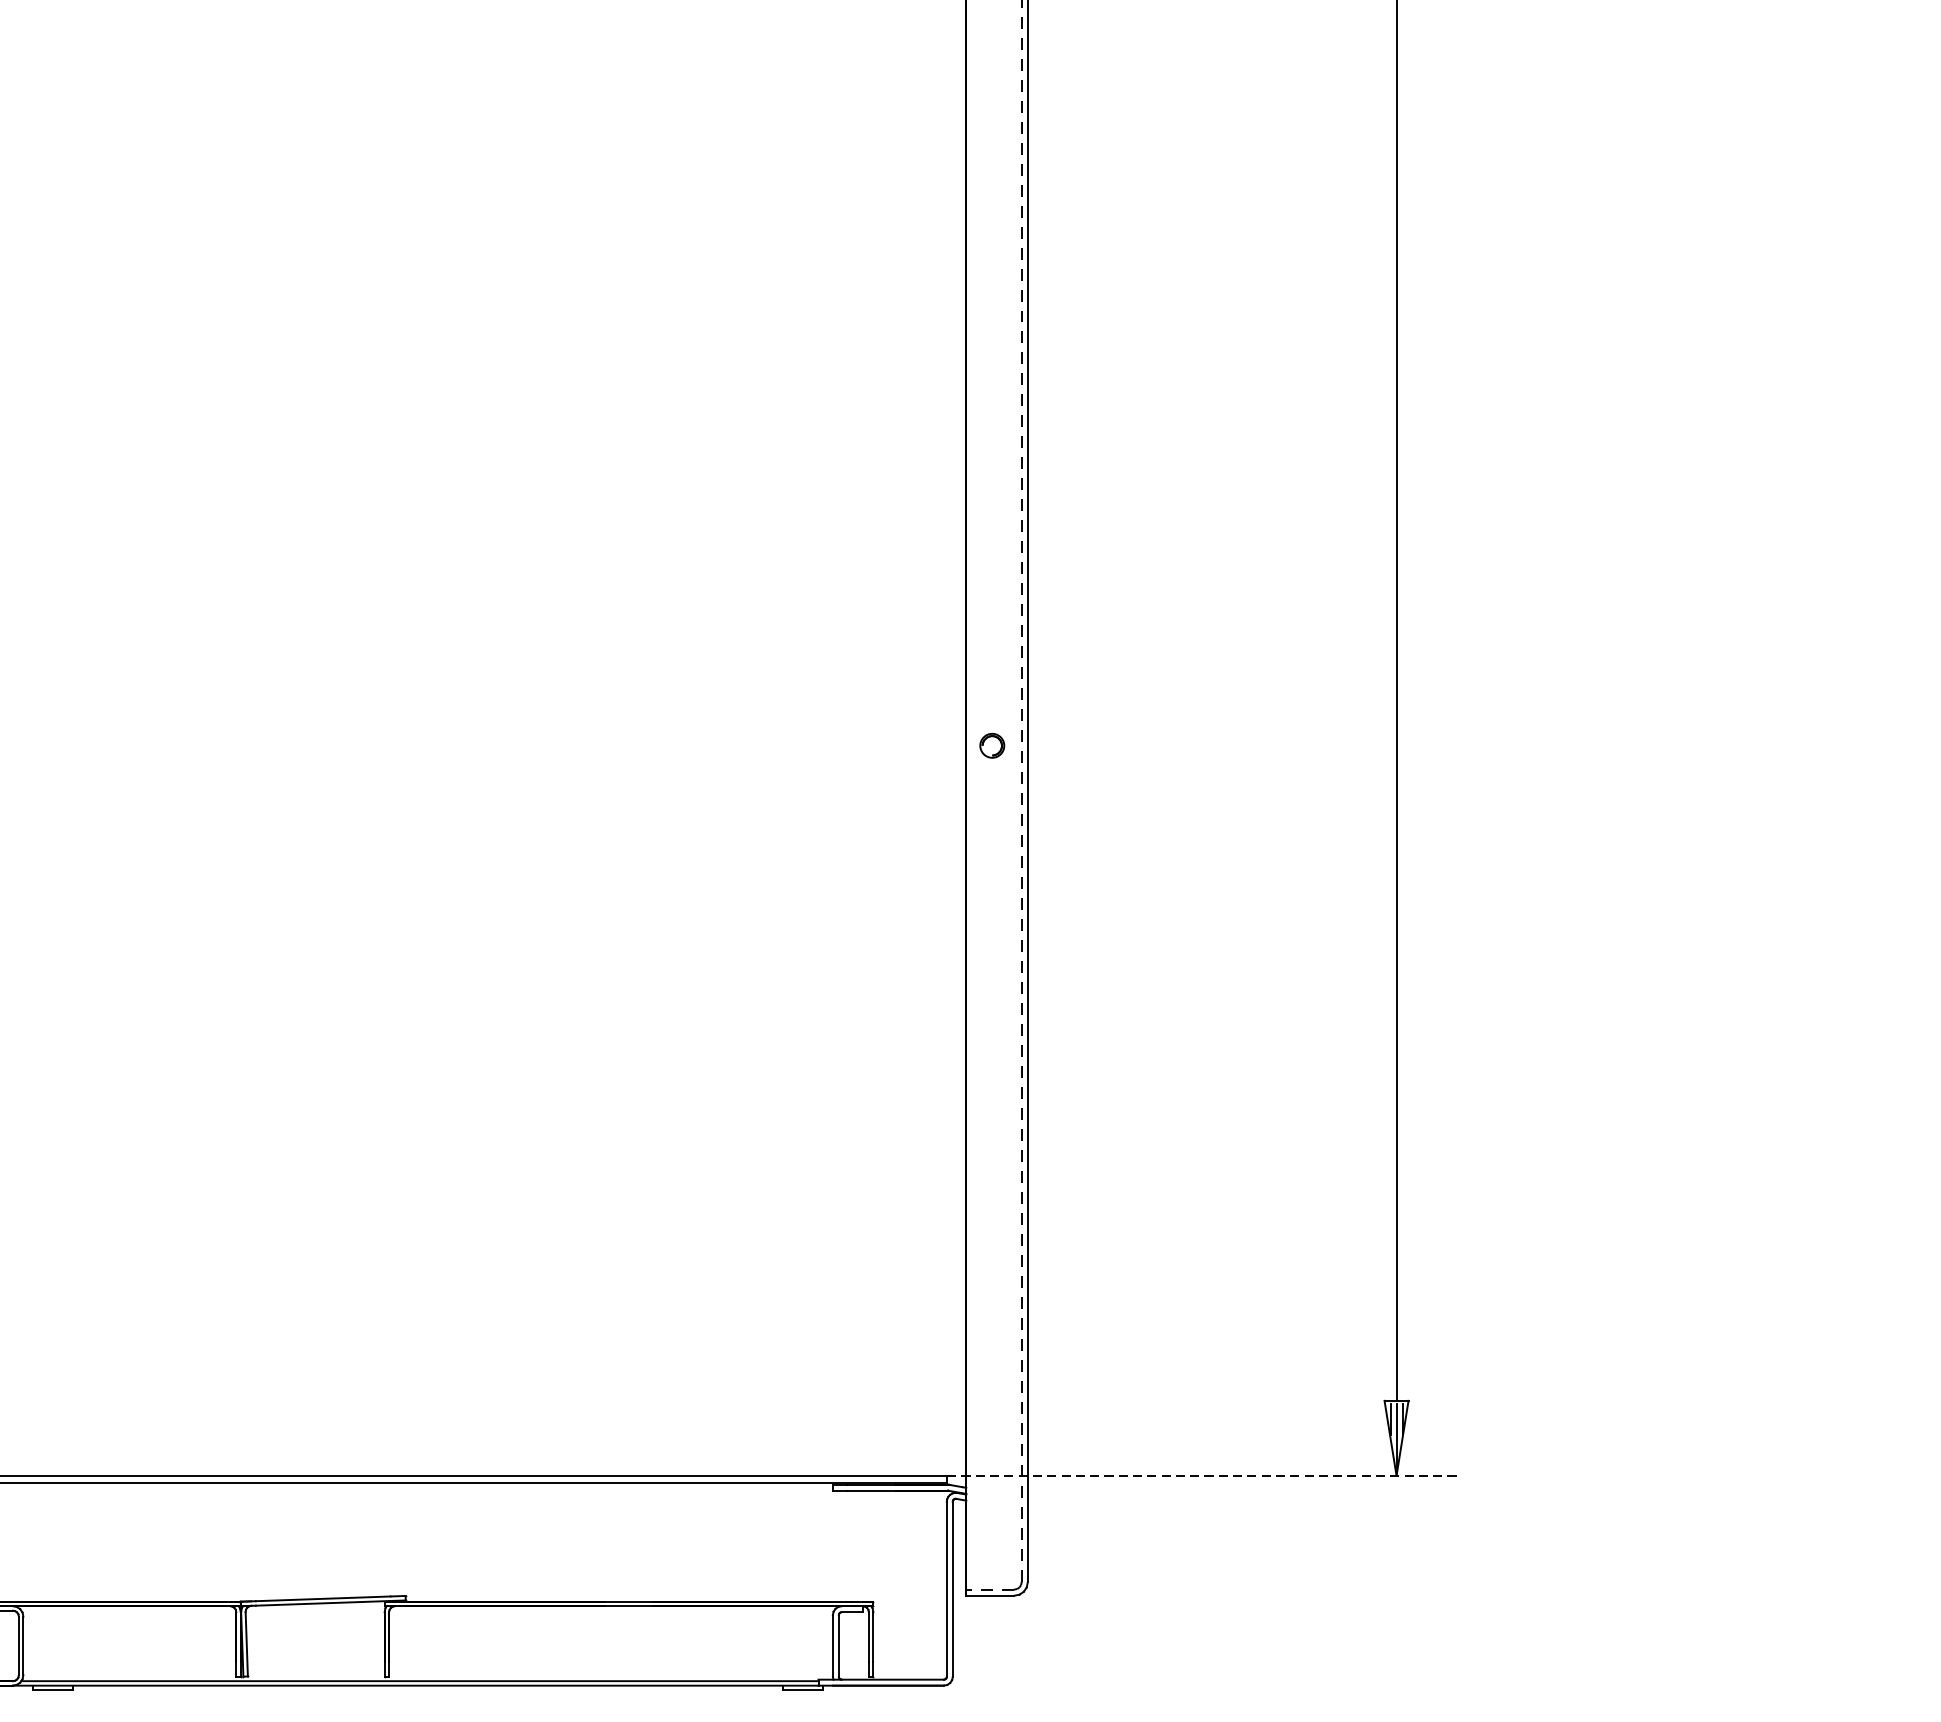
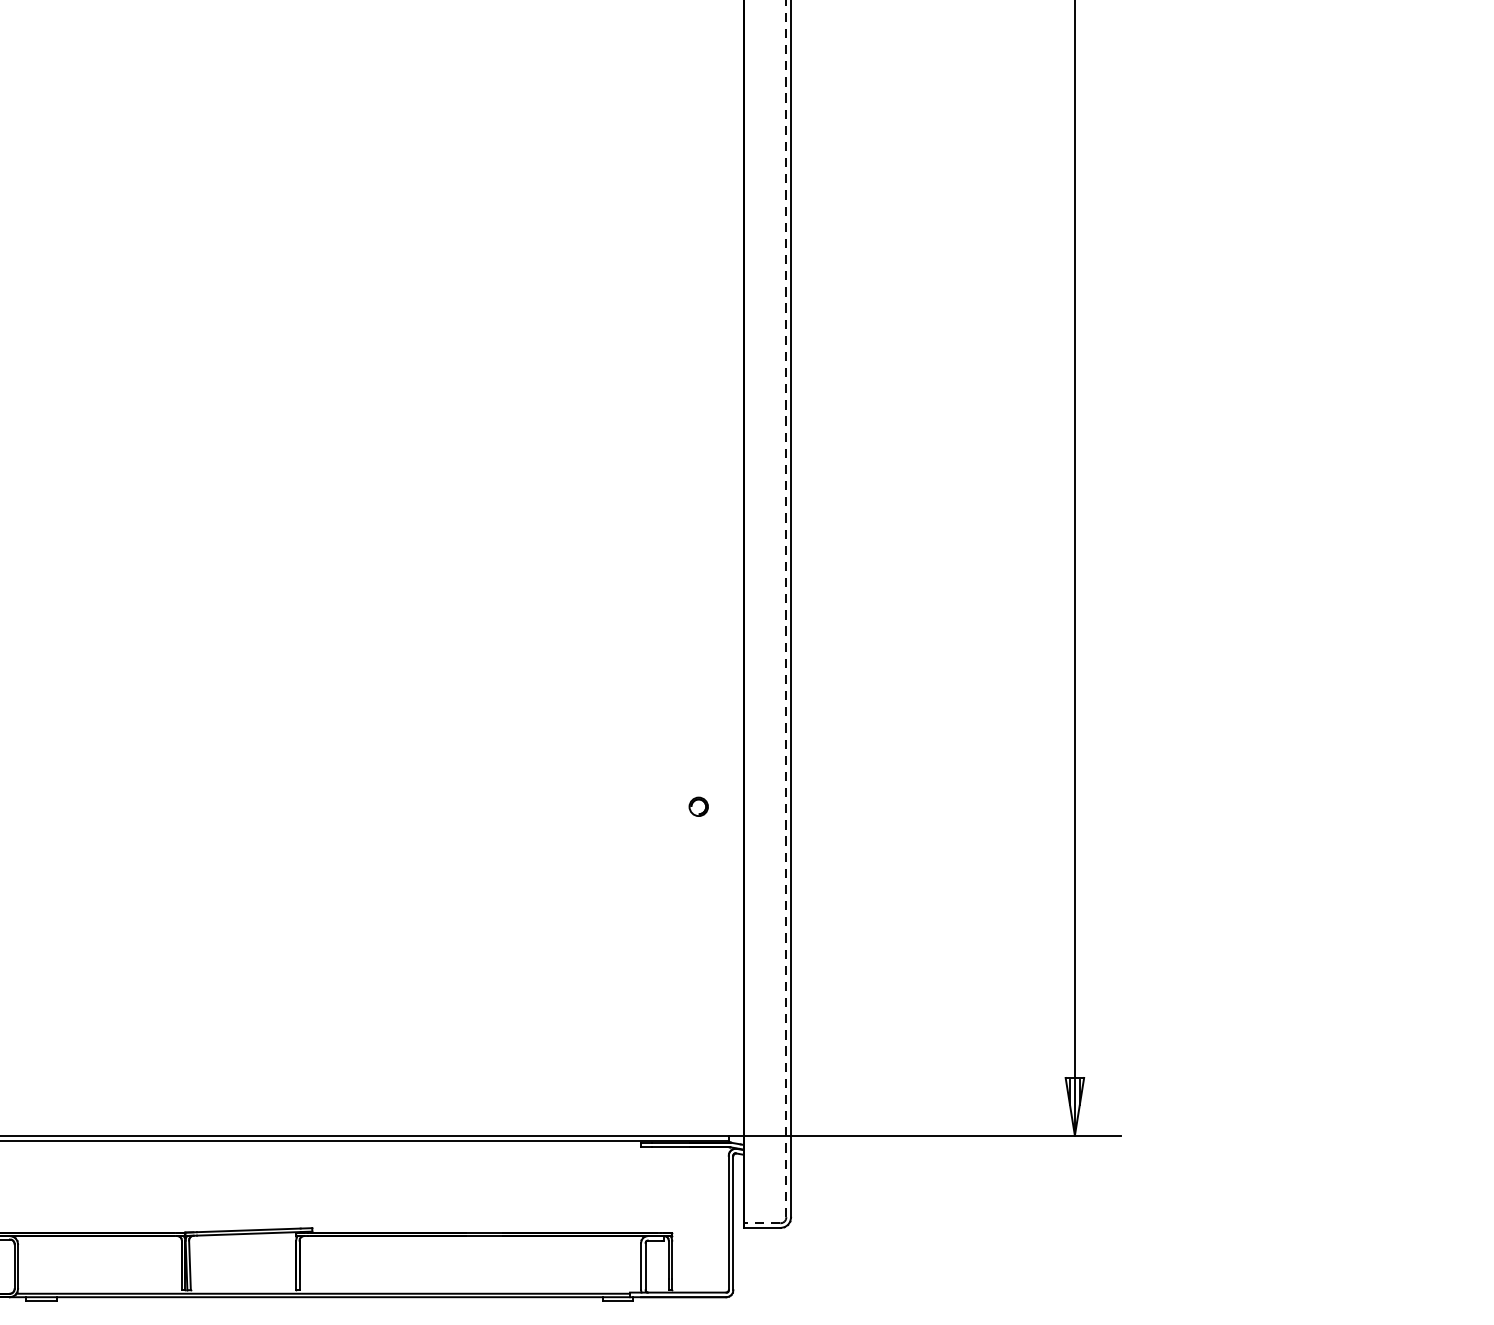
part: (991, 745) -> (698, 806), moved
line: (1201, 1475) -> (924, 1135), dashed -> solid

